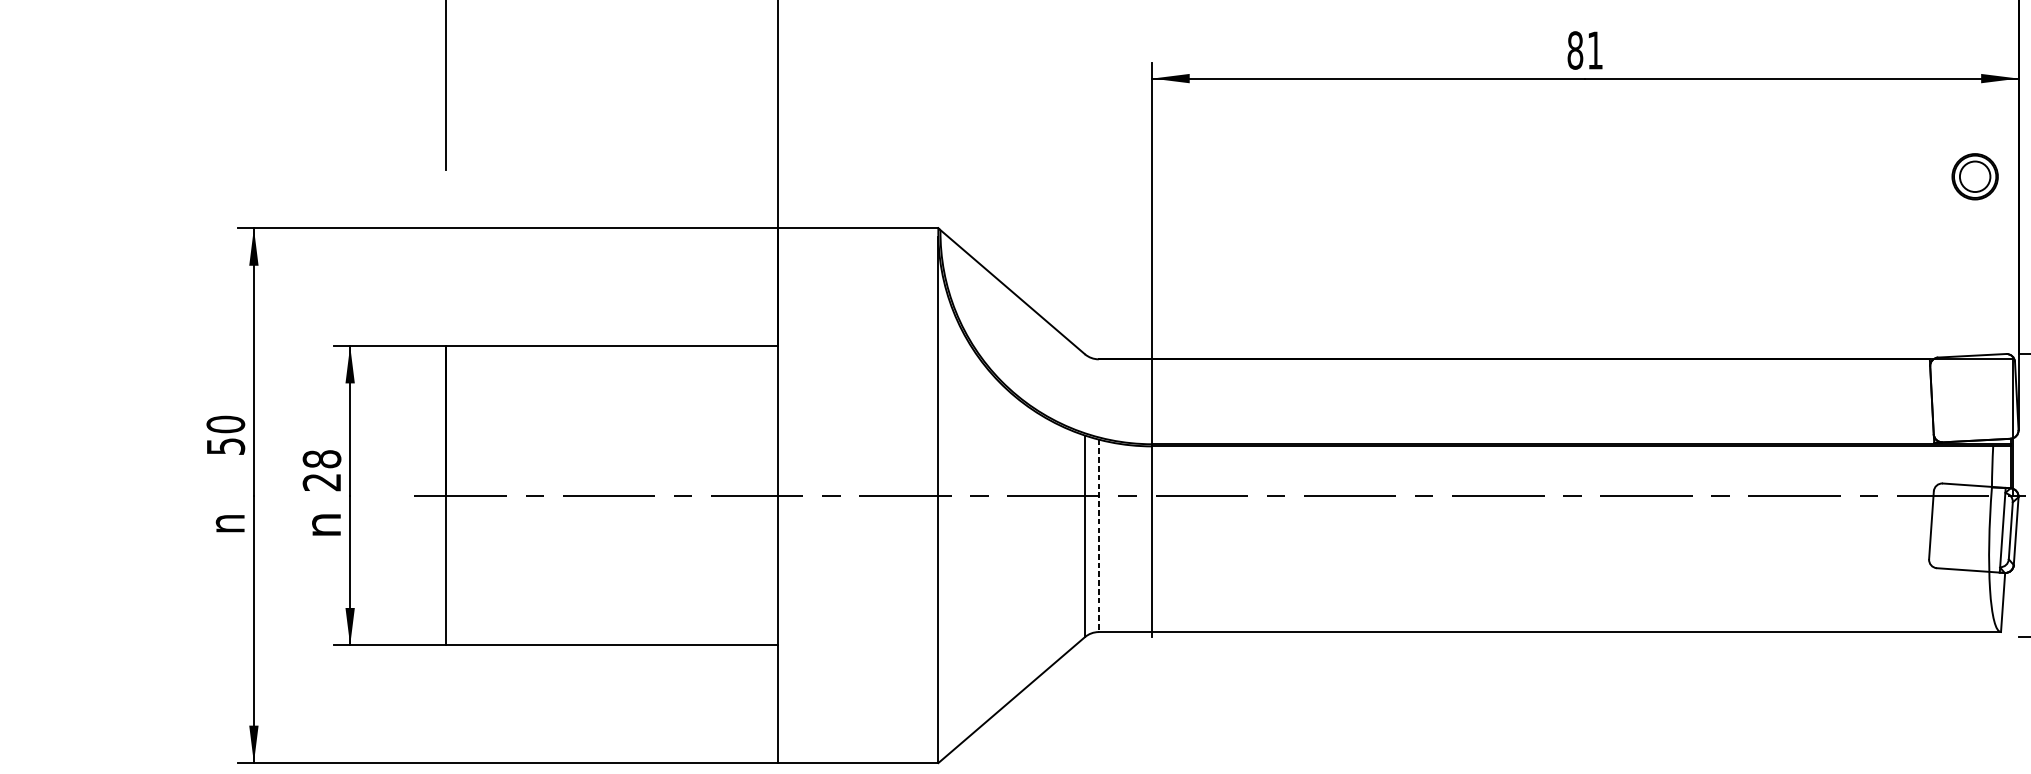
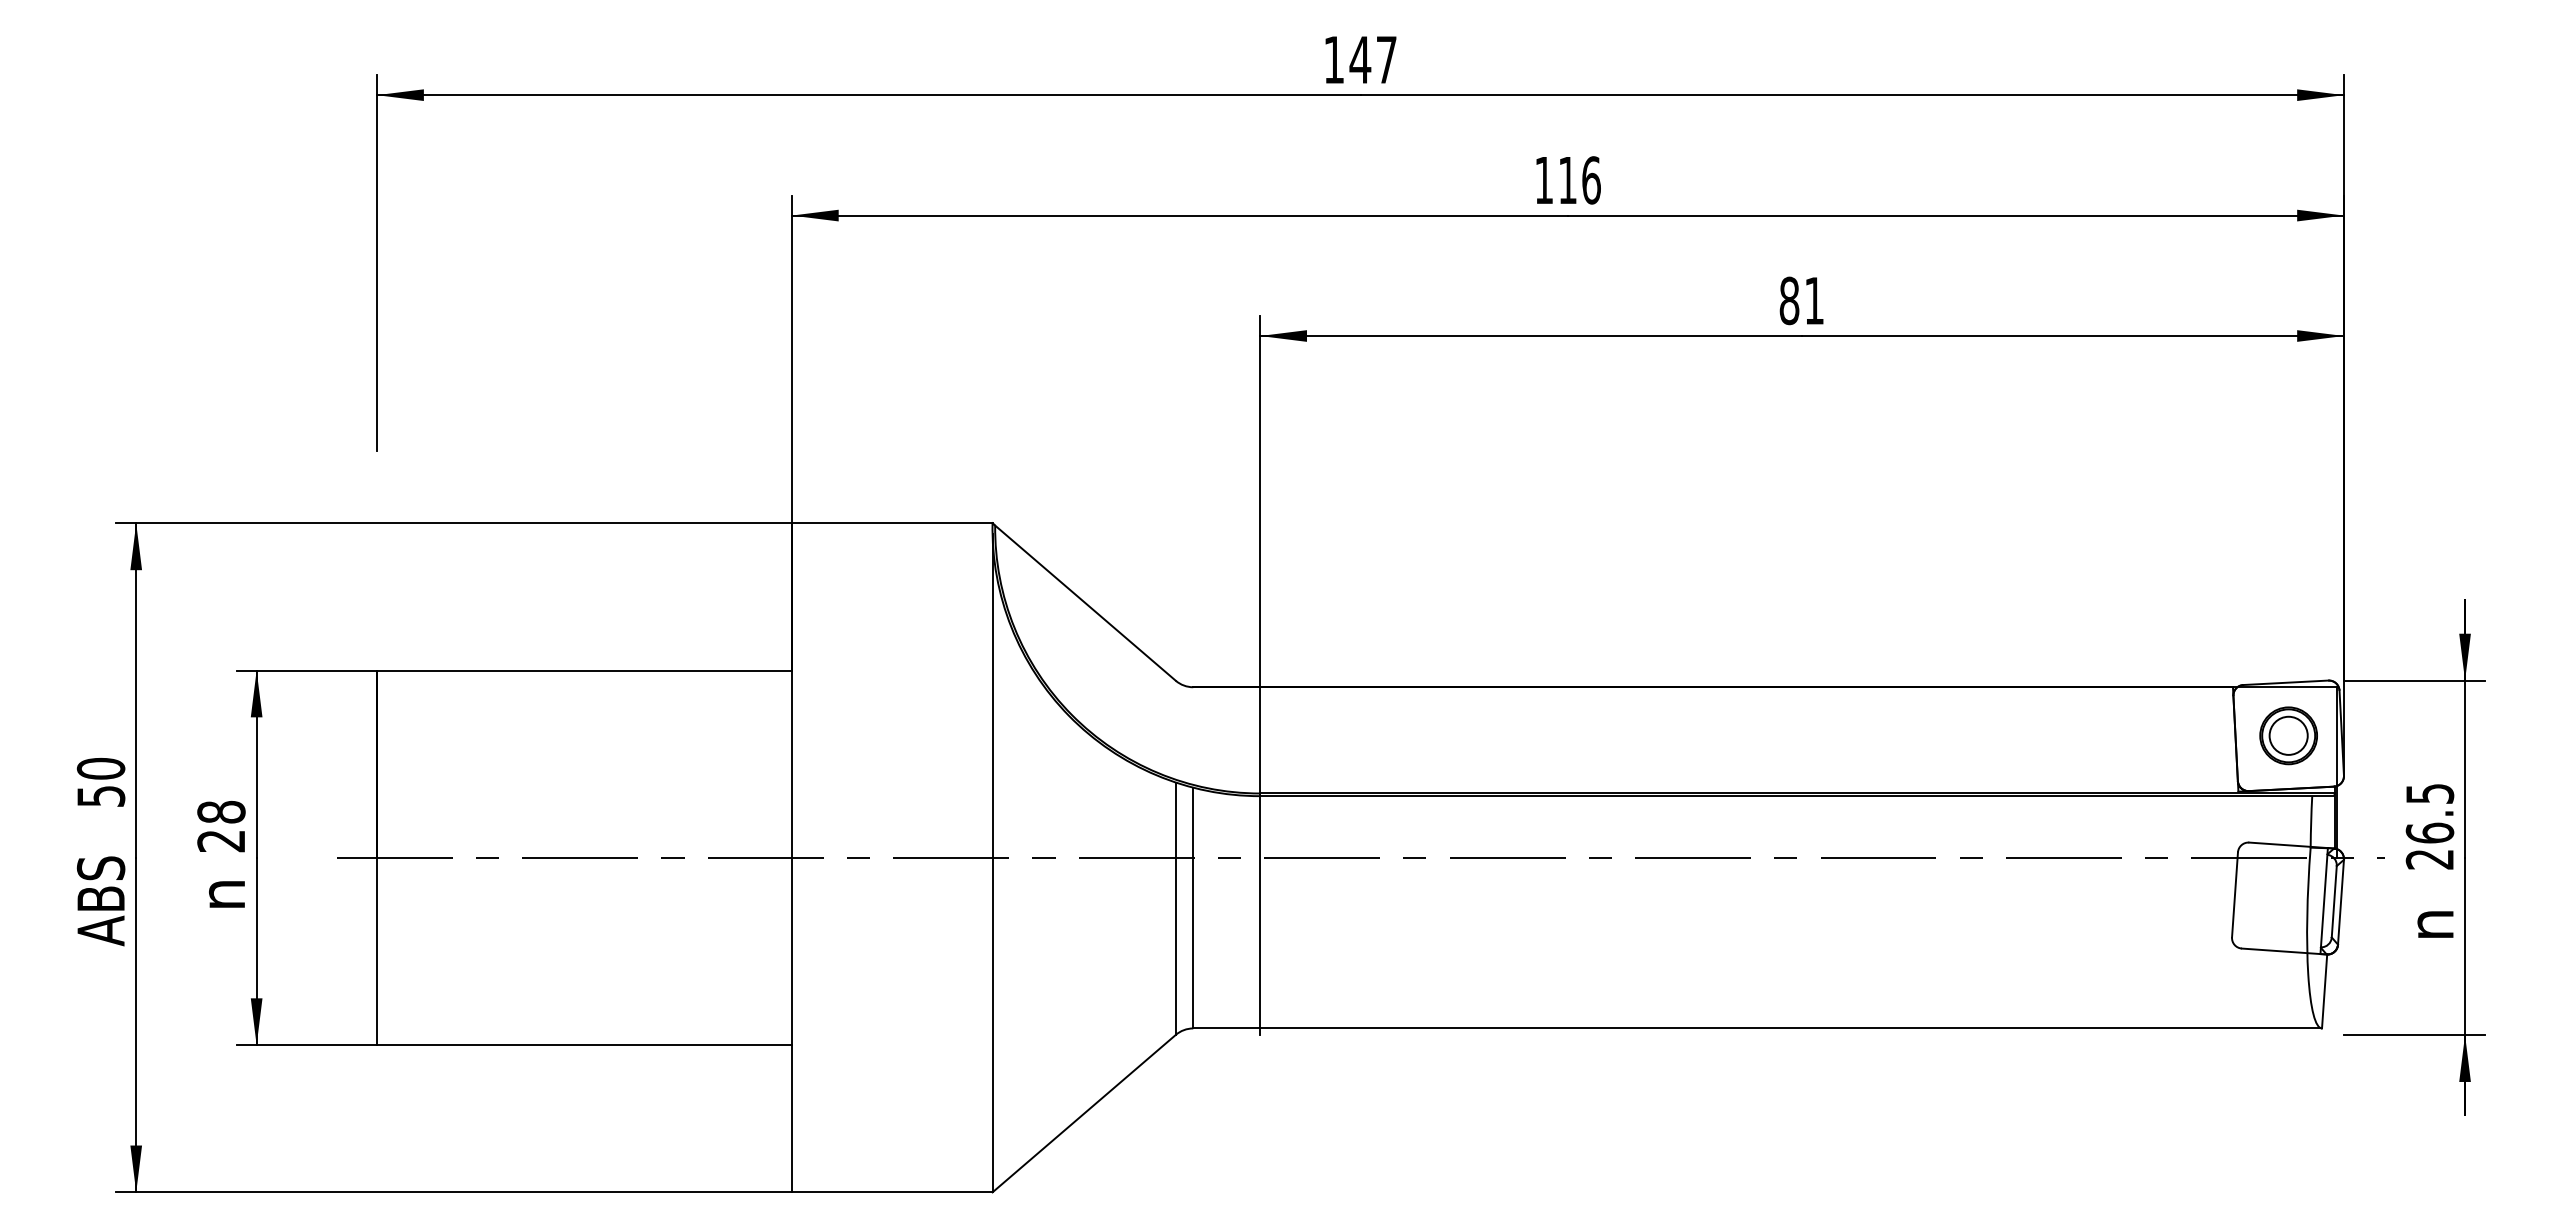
part: (1975, 176) -> (2288, 735), moved
text: (225, 530) -> (100, 901), n -> ABS
line: (1098, 536) -> (1193, 908), dashed -> solid

